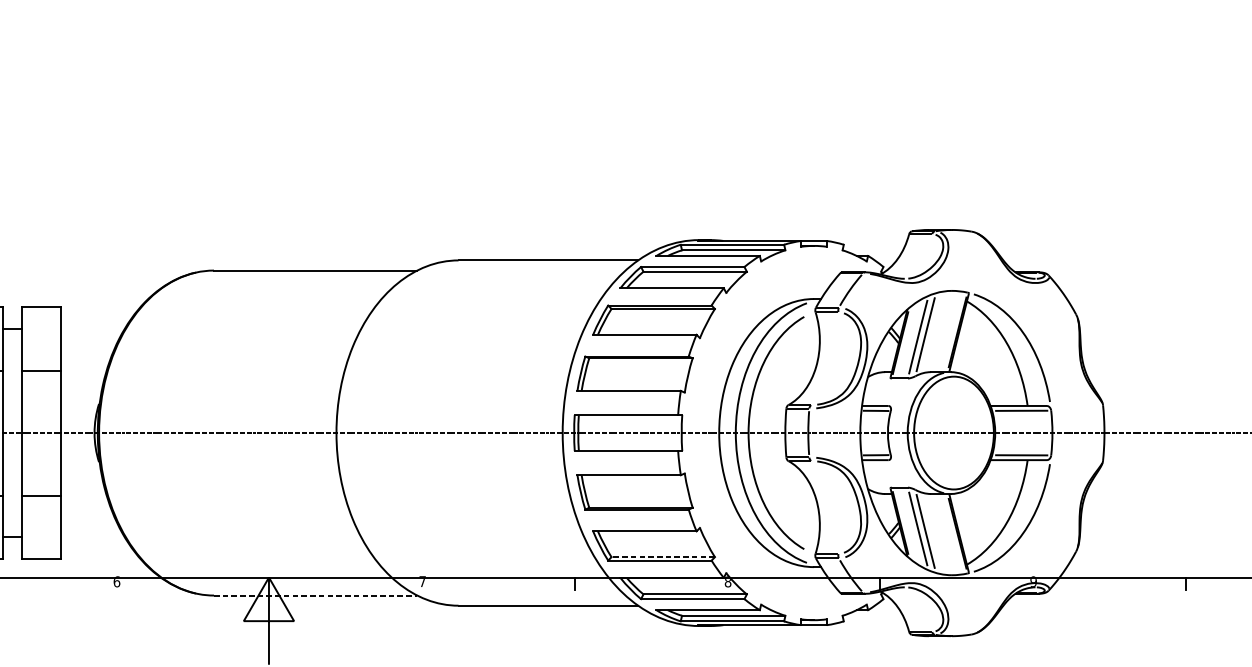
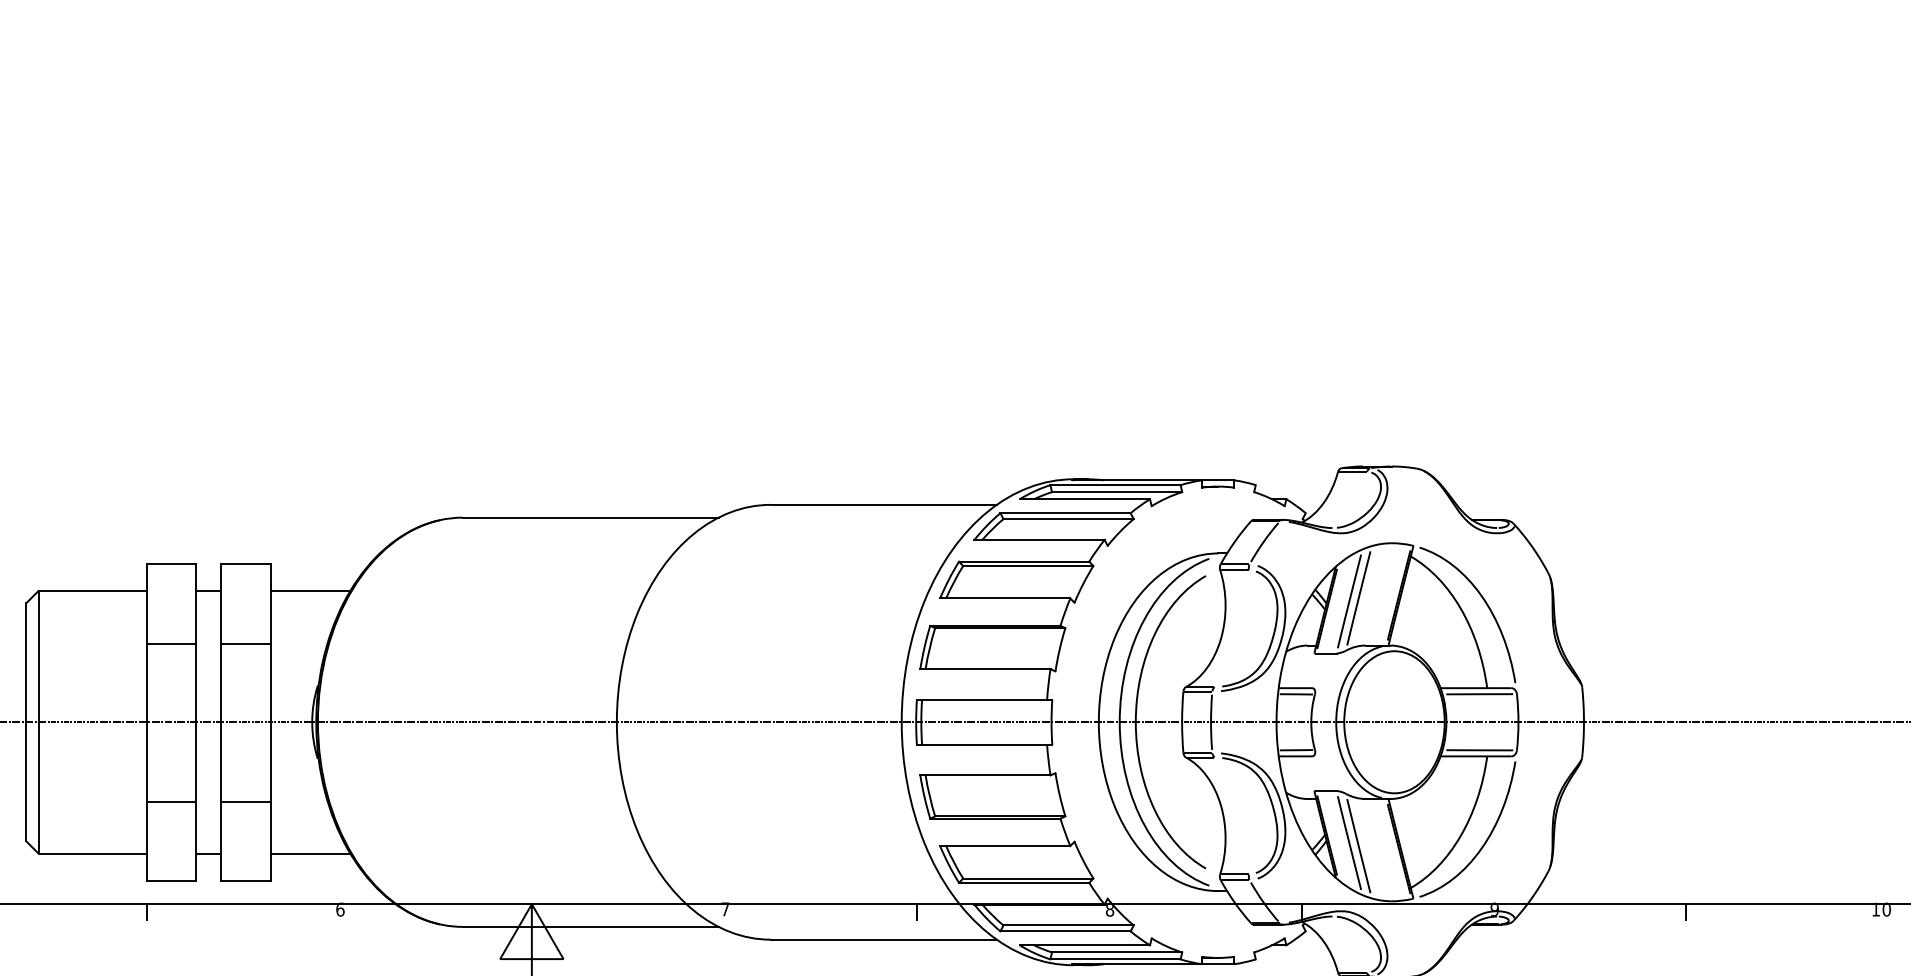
line: (93, 329) -> (310, 591), added
line: (93, 537) -> (310, 853), added
line: (662, 557) -> (1027, 878), dashed -> solid
line: (316, 595) -> (591, 926), dashed -> solid

